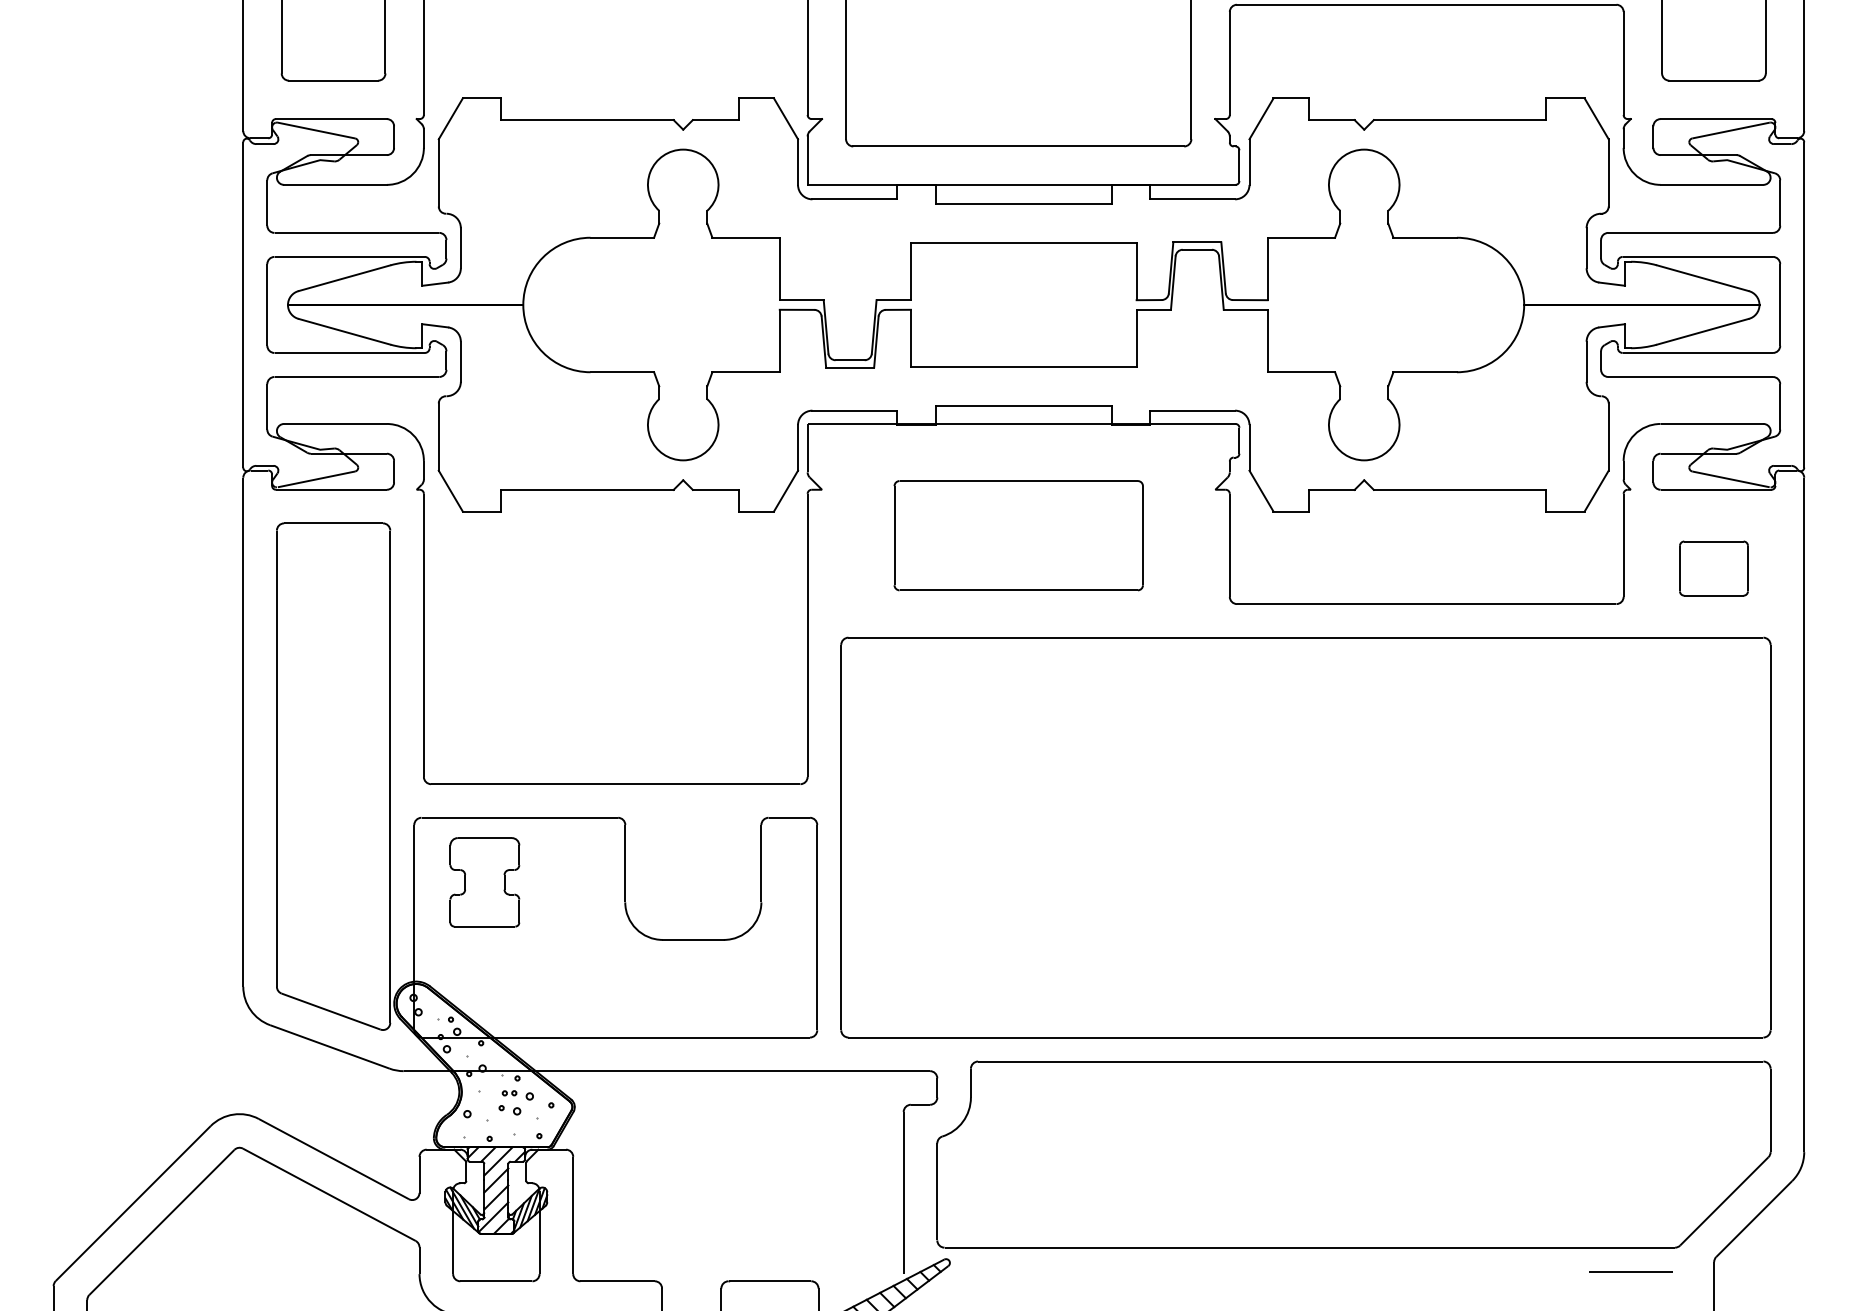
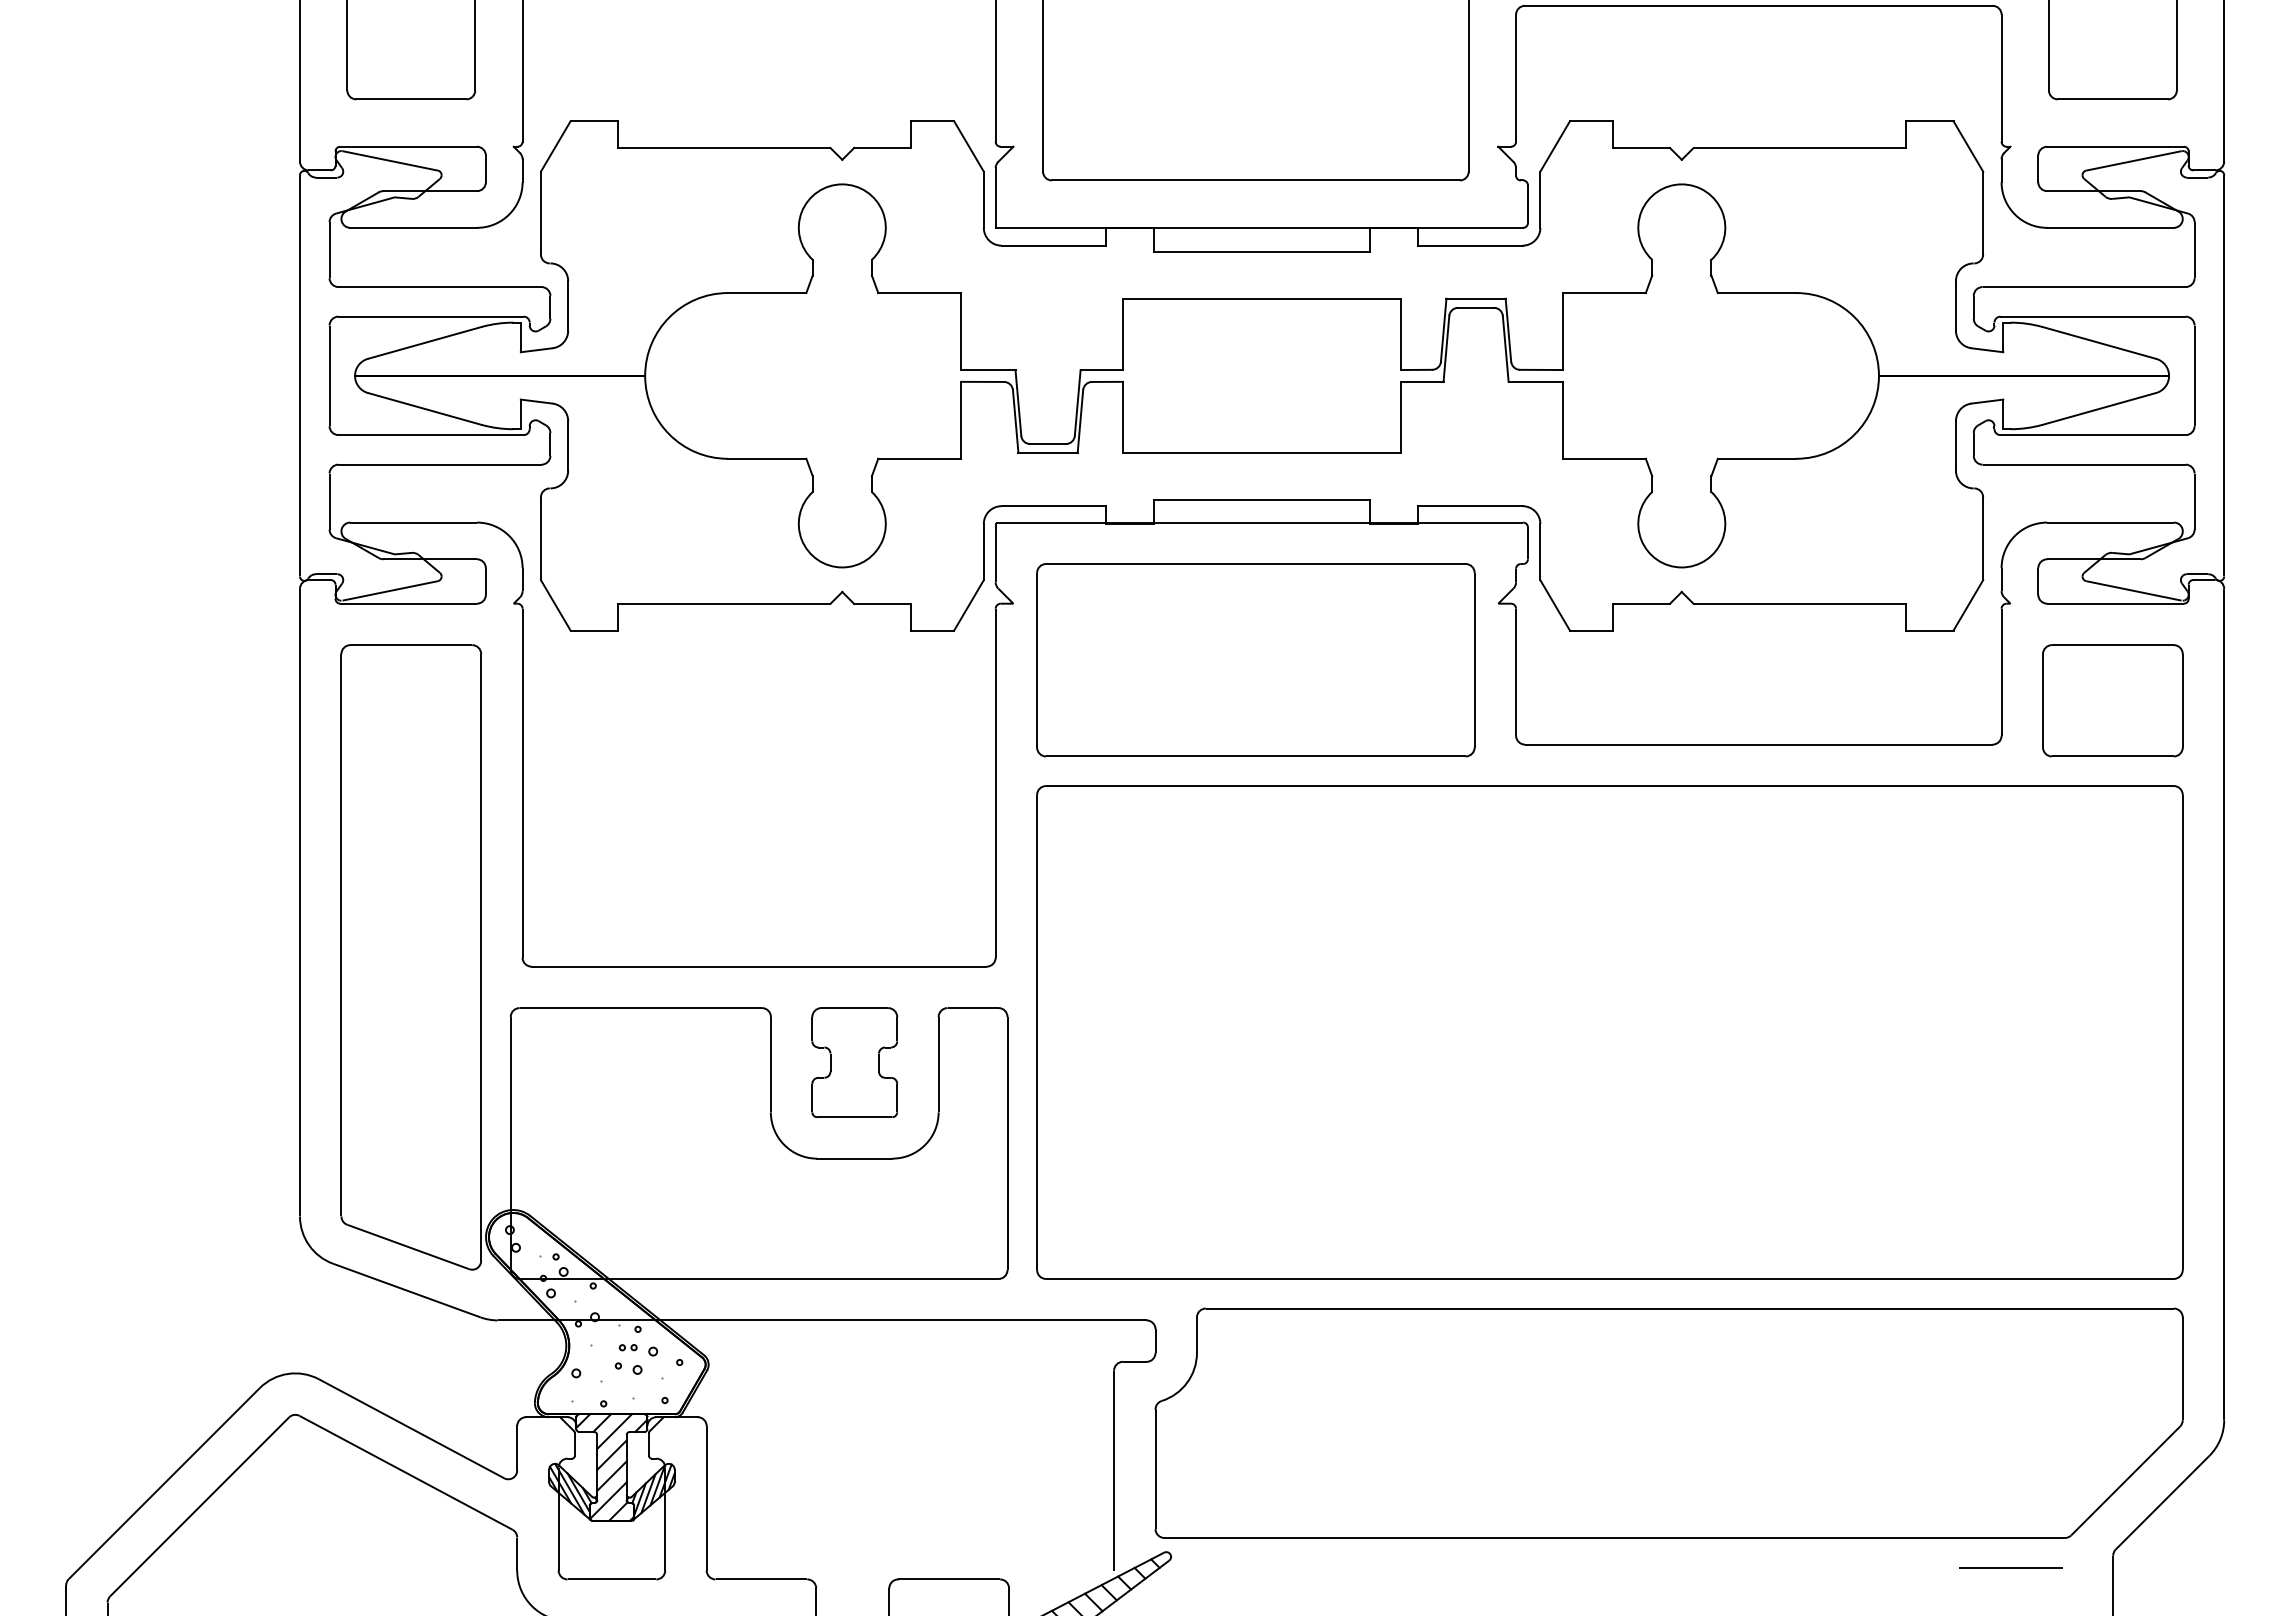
part: (1018, 535) -> (1255, 660), size x1.43
part: (1713, 568) -> (2112, 700), size x1.67
part: (484, 882) -> (854, 1062), moved

